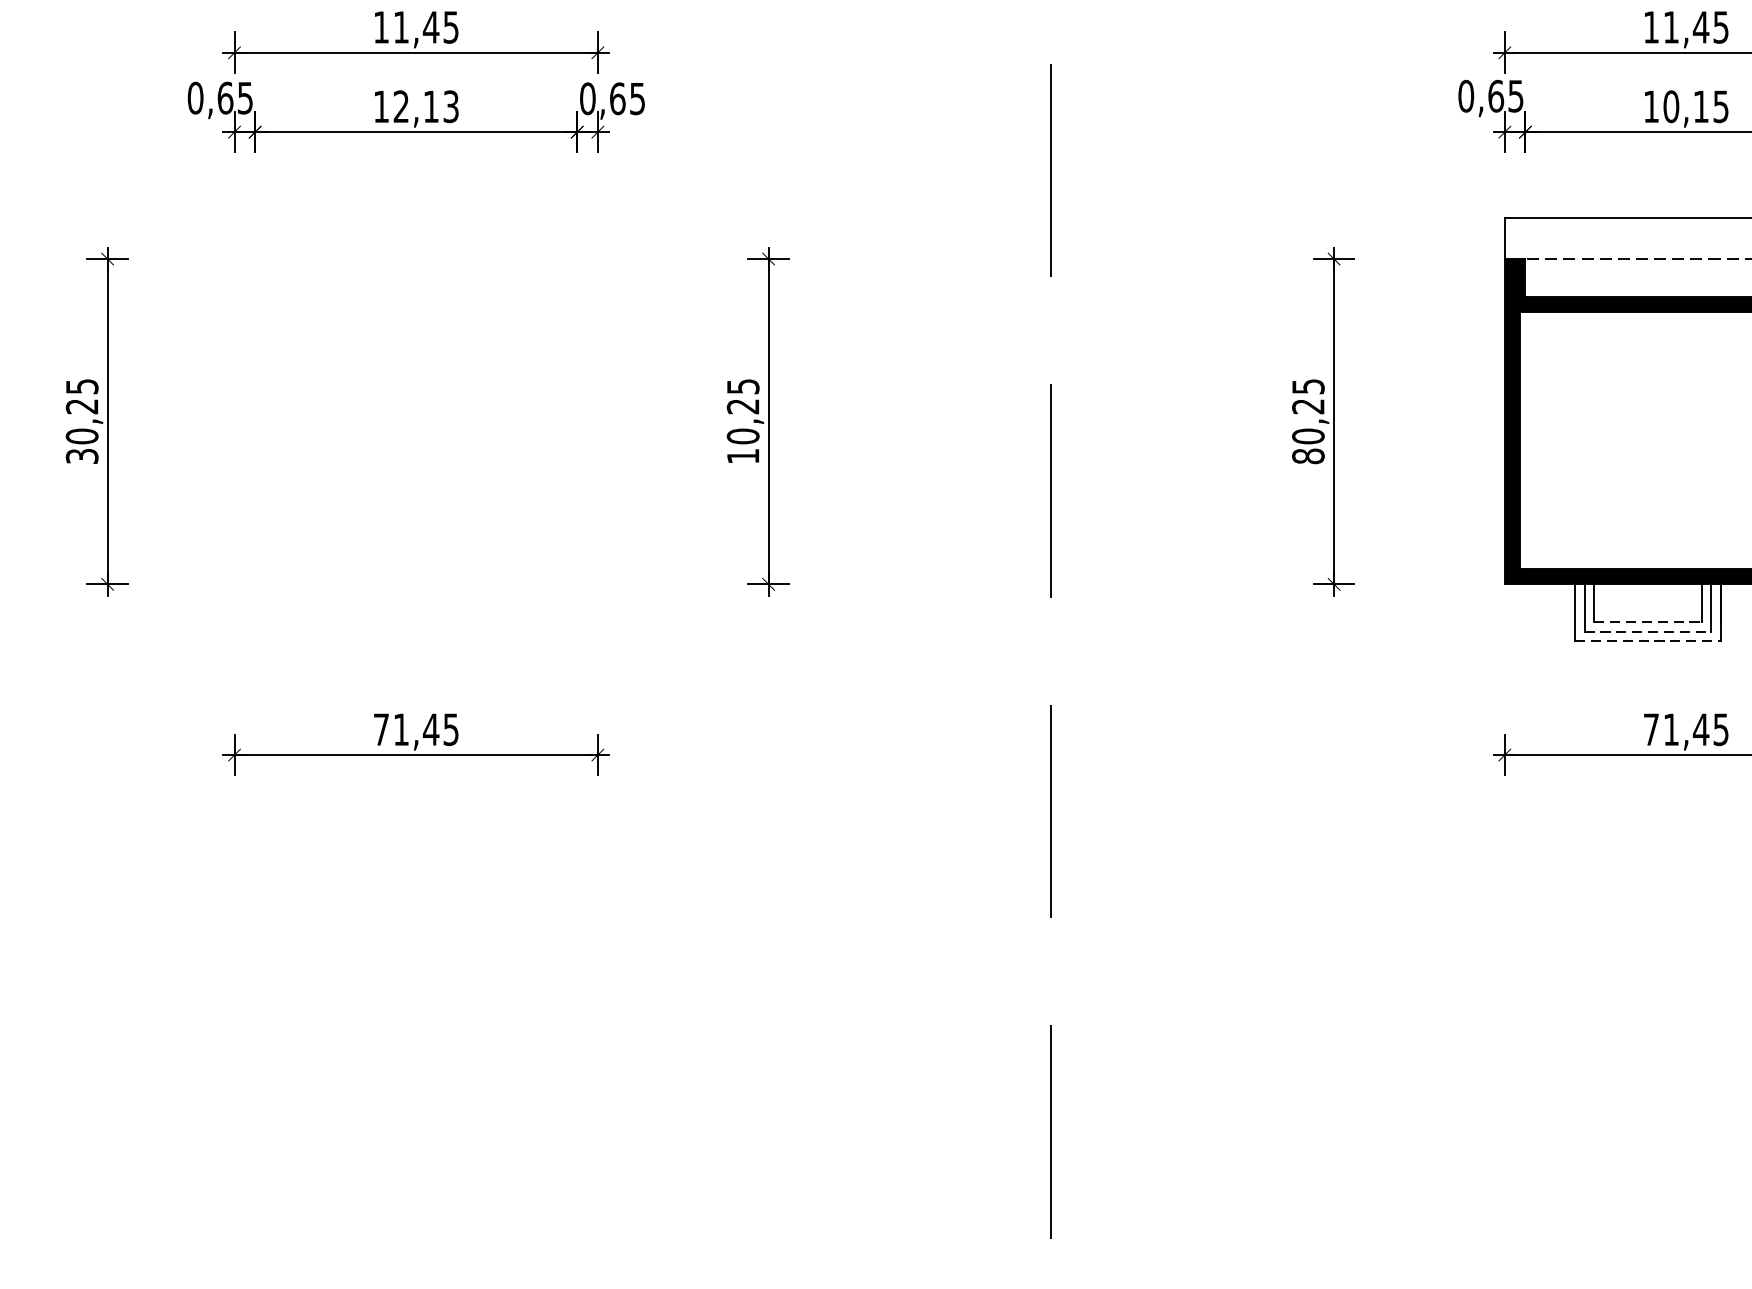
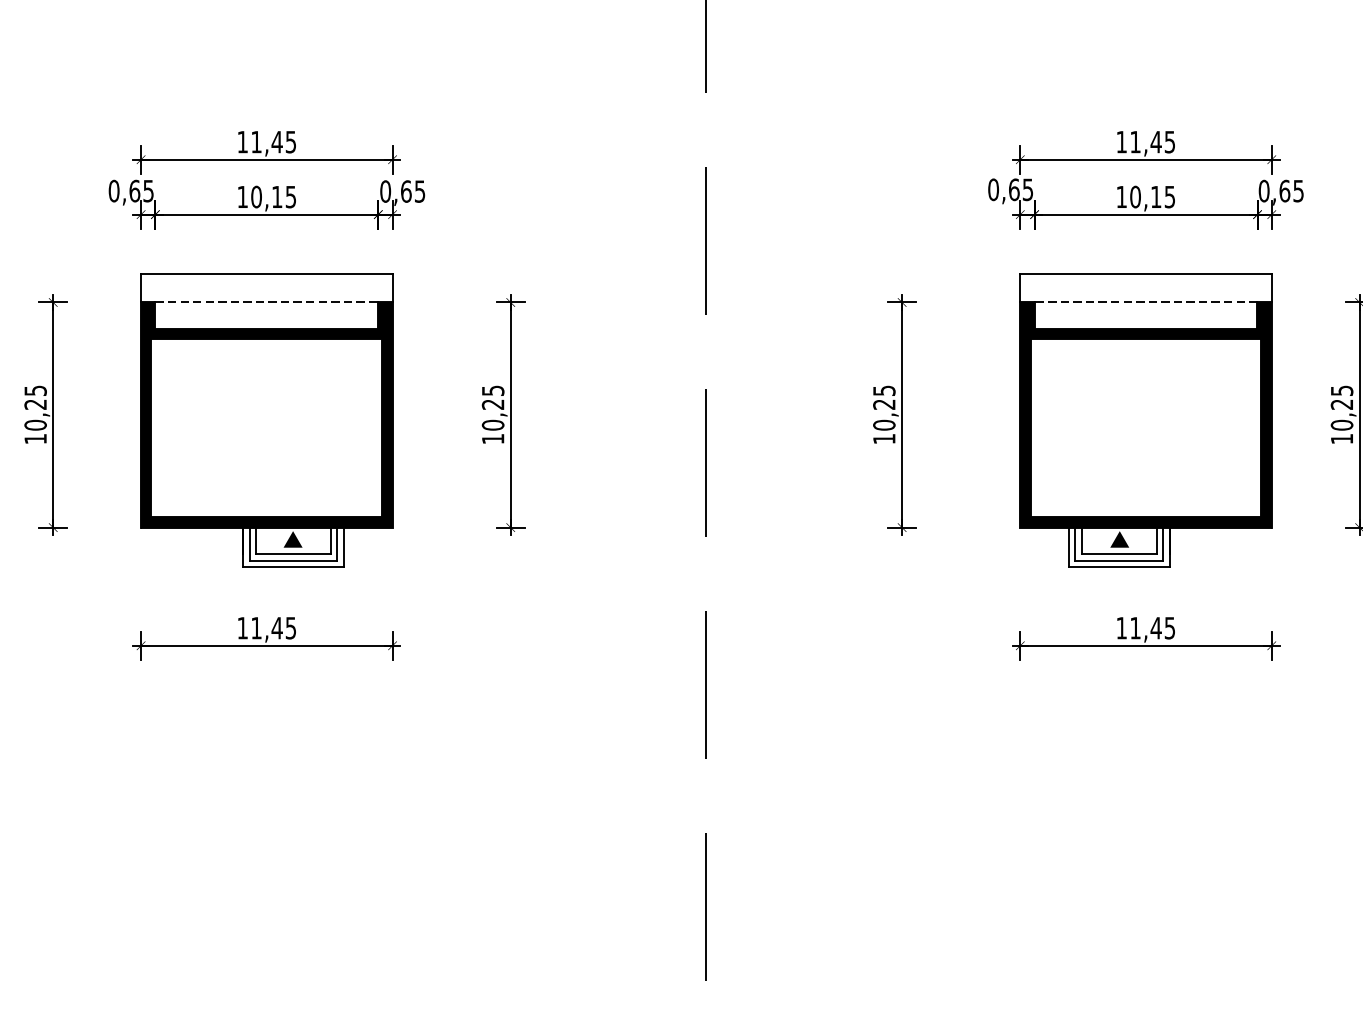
text: (425, 105) -> (273, 196), 12,13 -> 10,15
part: (415, 429) -> (266, 420), added
text: (1308, 455) -> (884, 438), 80,25 -> 10,25
text: (81, 457) -> (35, 439), 30,25 -> 10,25
fill: (1648, 601) -> (1119, 539), added
line: (1648, 621) -> (1119, 553), dashed -> solid
line: (1648, 631) -> (1119, 560), dashed -> solid
line: (1648, 641) -> (1119, 567), dashed -> solid
text: (381, 730) -> (242, 628), 71,45 -> 11,45
text: (1651, 730) -> (1121, 628), 71,45 -> 11,45

